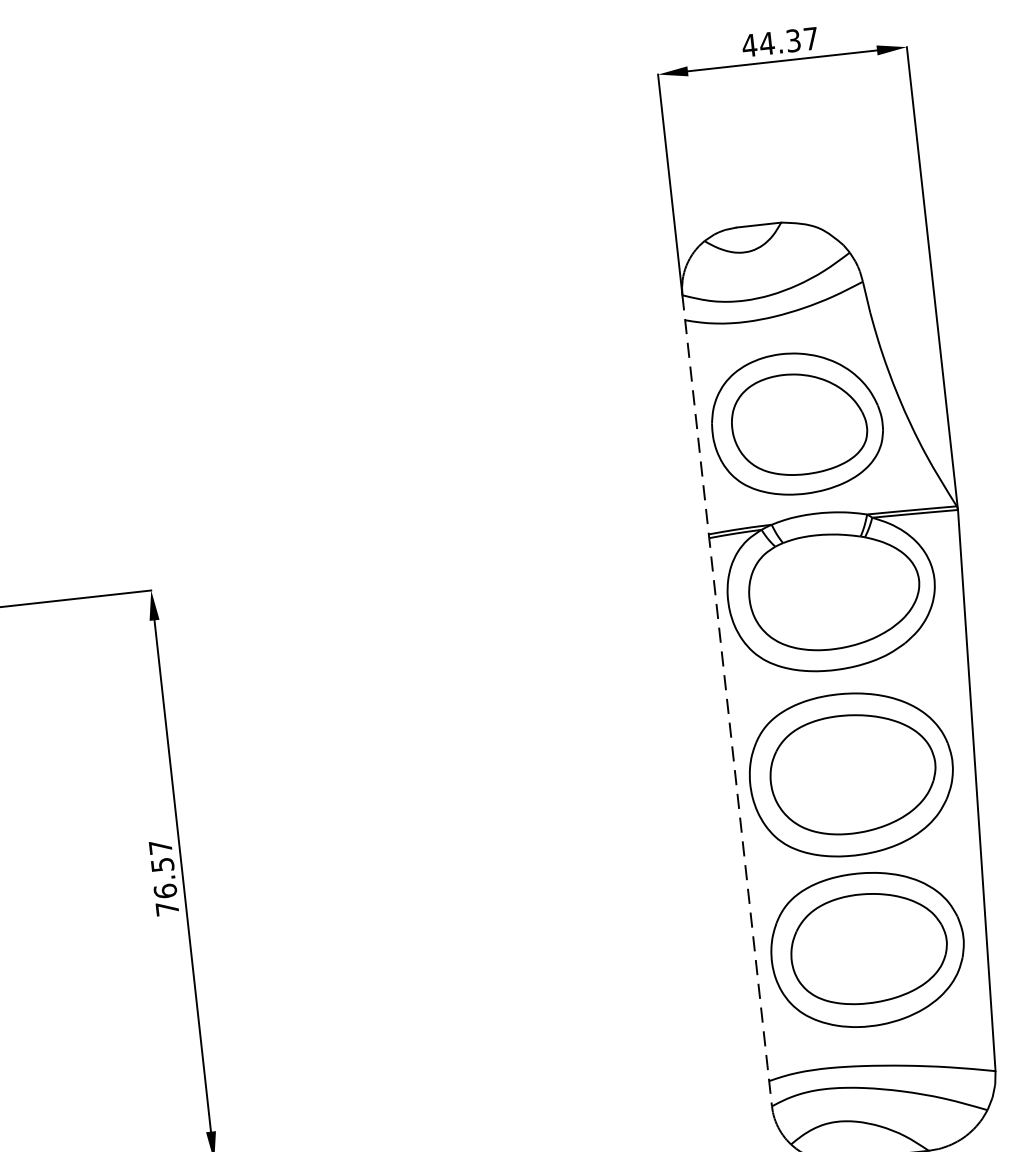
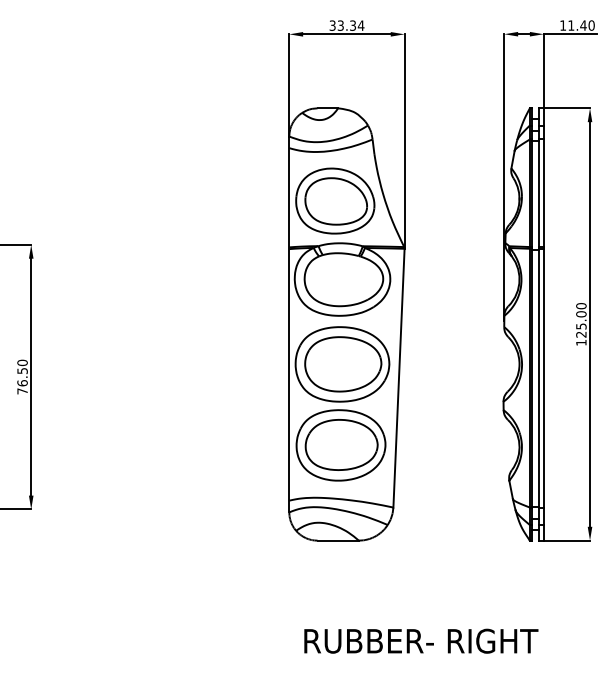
text: (779, 41) -> (346, 25), 44.37 -> 33.34
line: (727, 700) -> (289, 324), dashed -> solid
text: (160, 846) -> (22, 362), 76.57 -> 76.50

